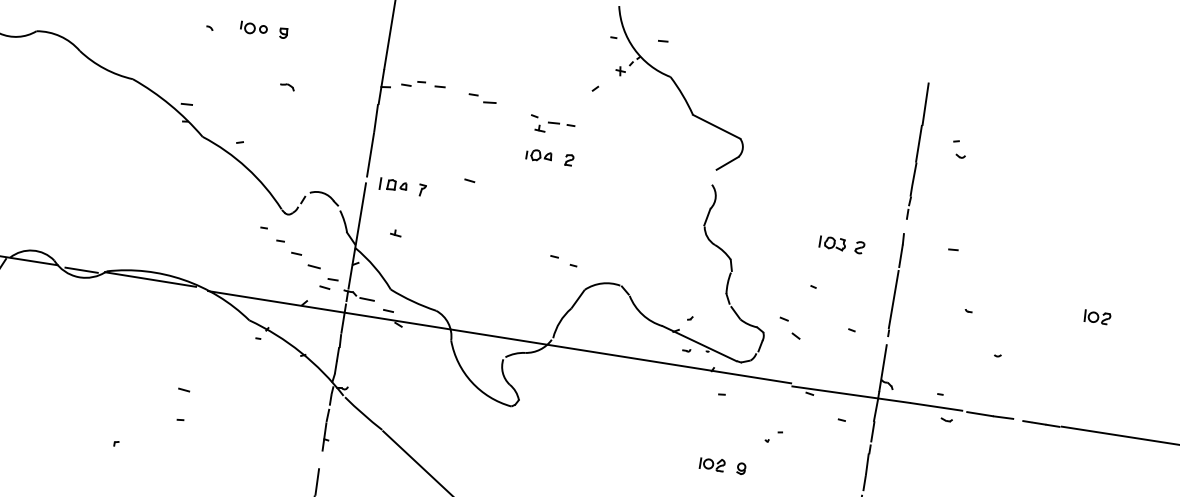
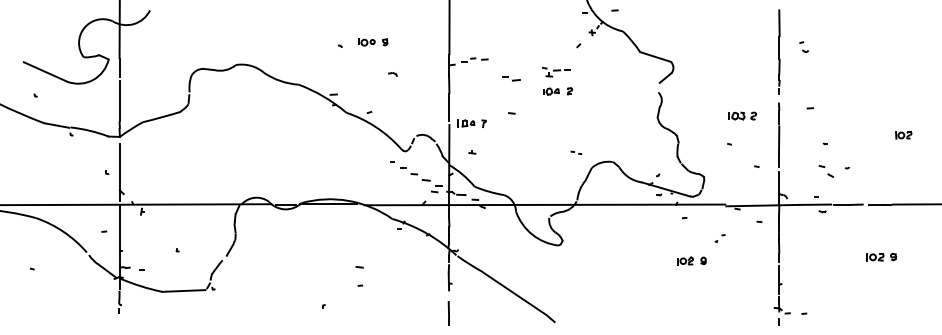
part: (482, 98) -> (511, 78), moved
part: (564, 260) -> (576, 152), size x0.6
part: (790, 328) -> (826, 171), moved

